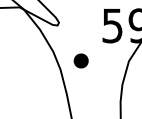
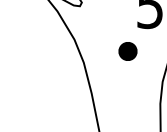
part: (80, 60) -> (127, 50), moved

